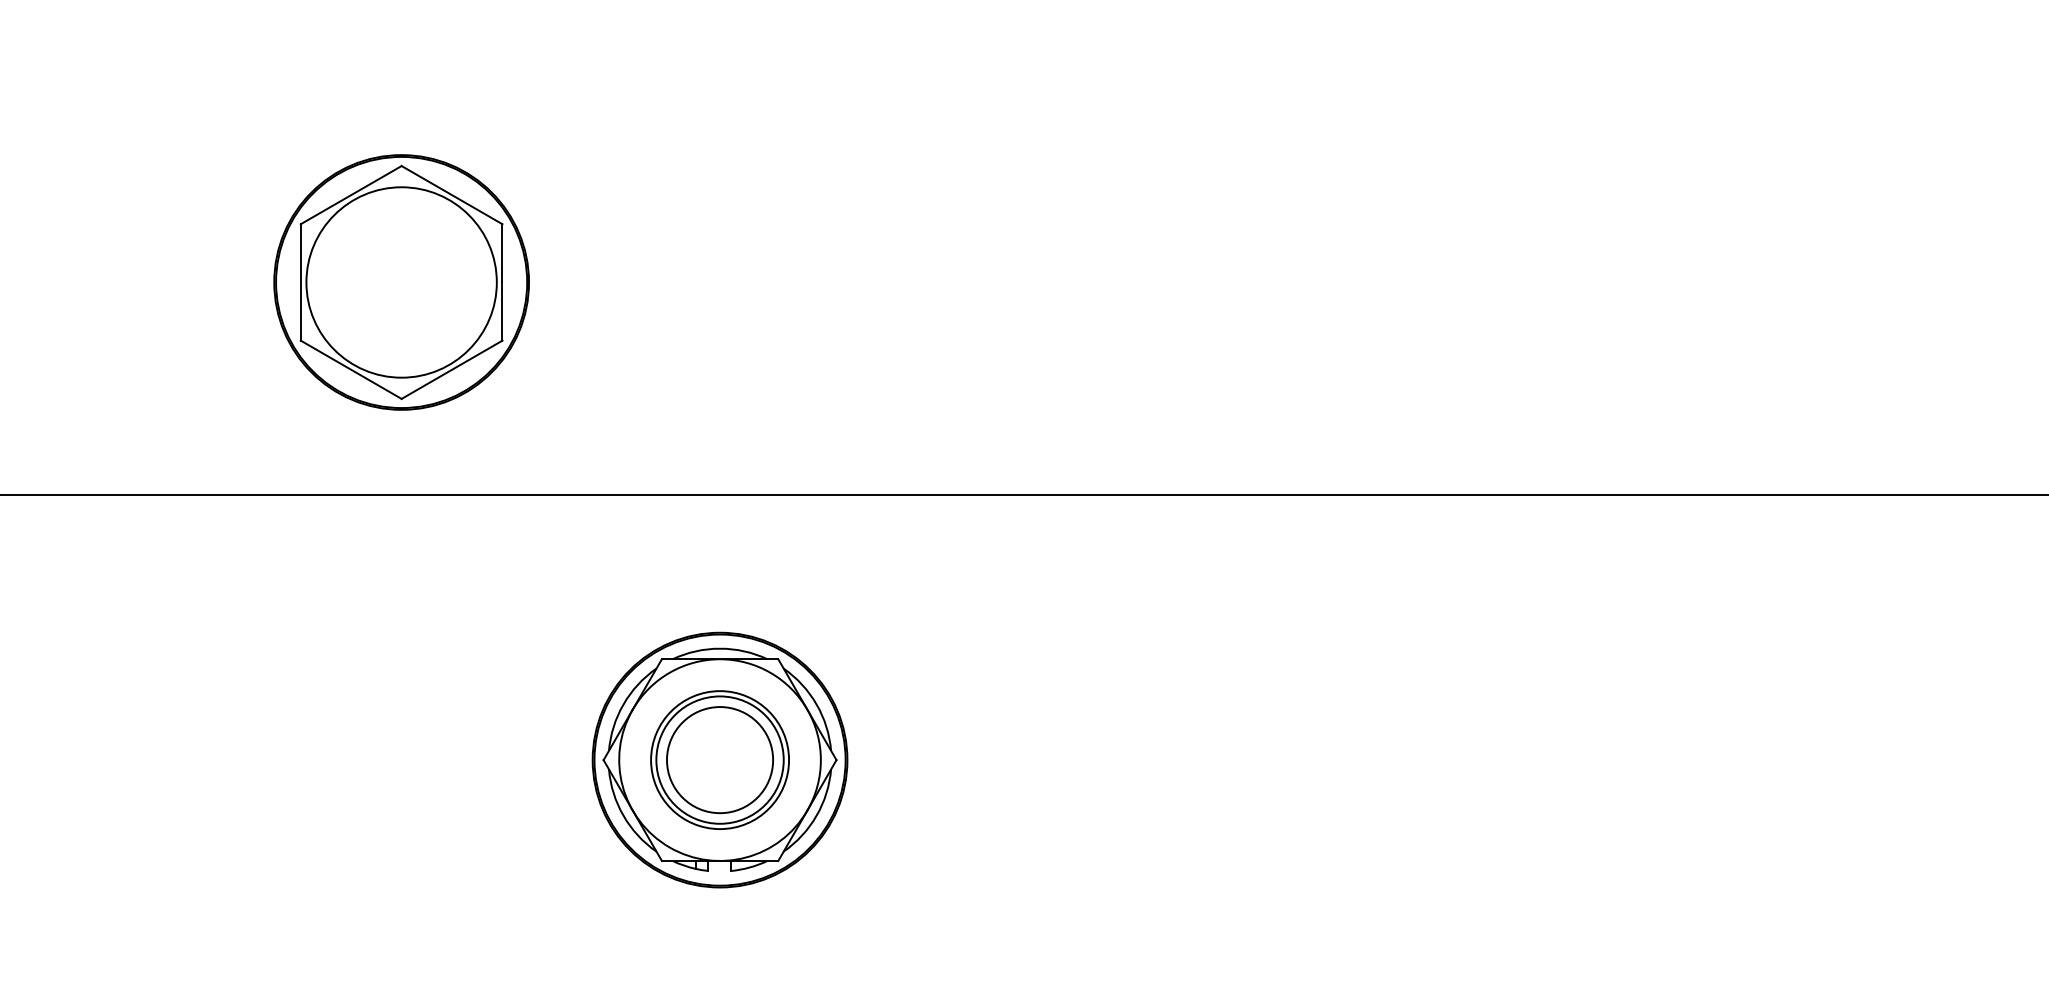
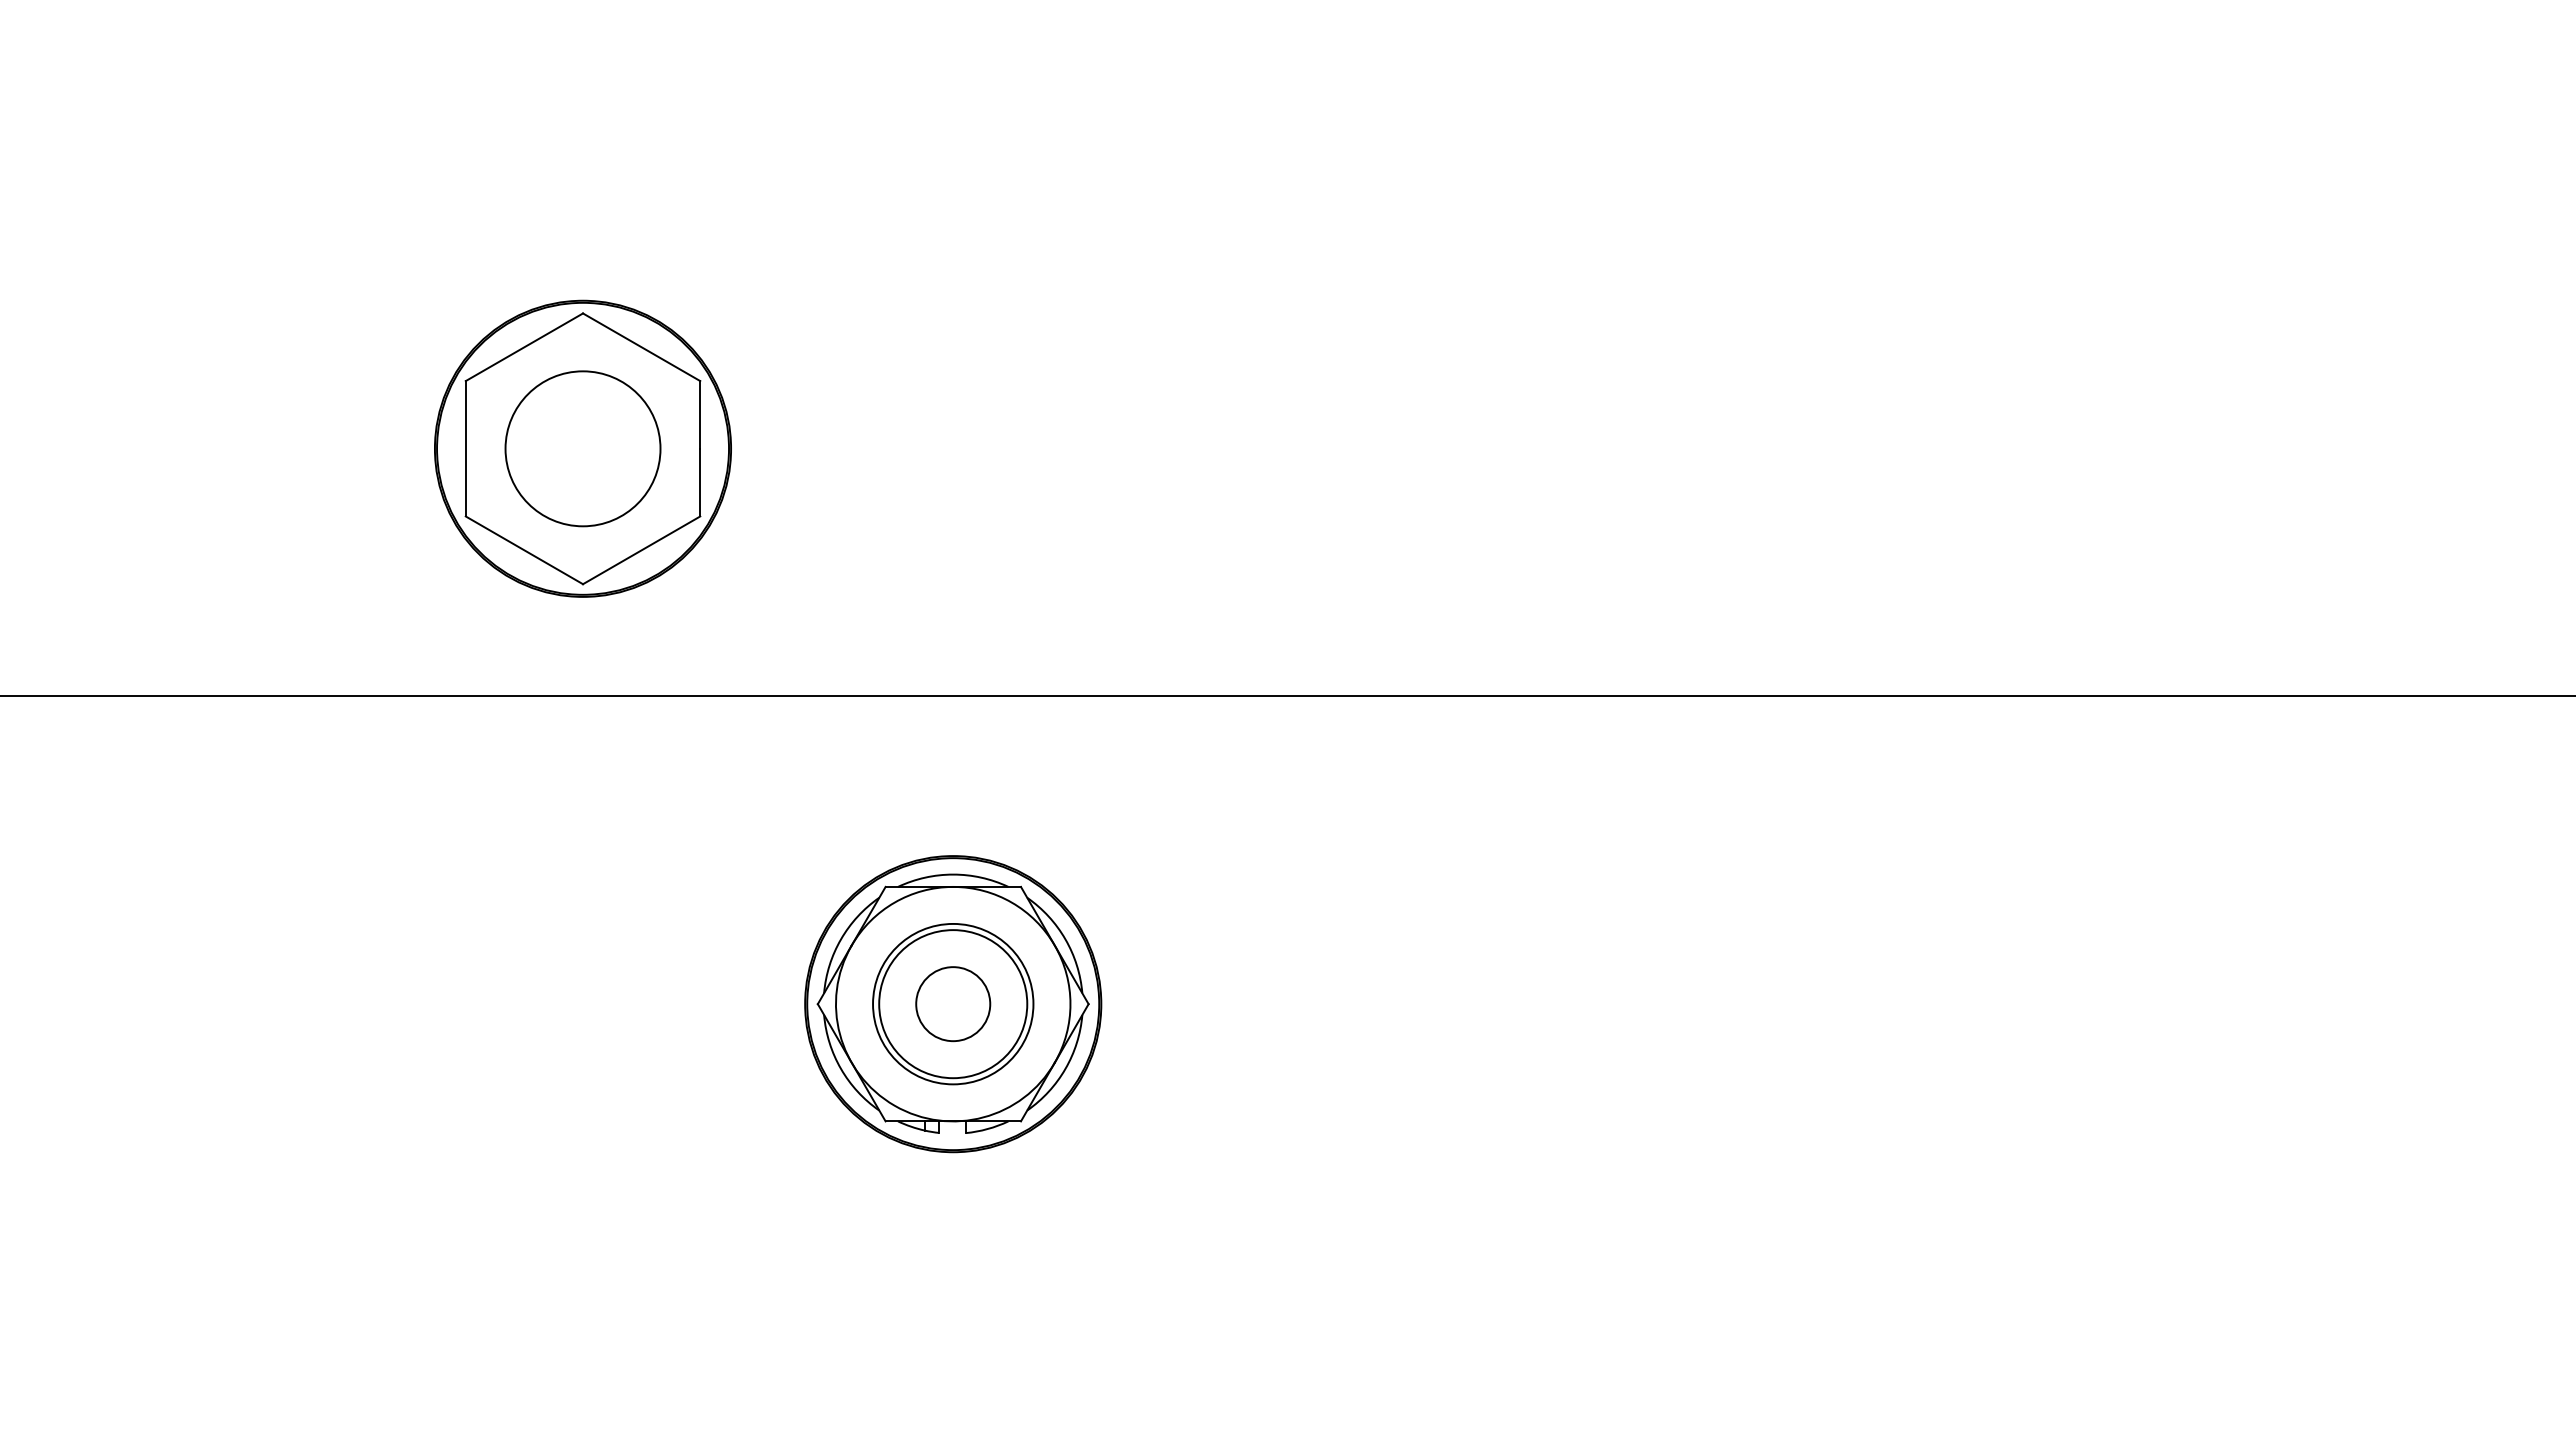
circle: (401, 282) -> (582, 448), size x0.7
circle: (719, 759) -> (952, 1003), size x0.6

